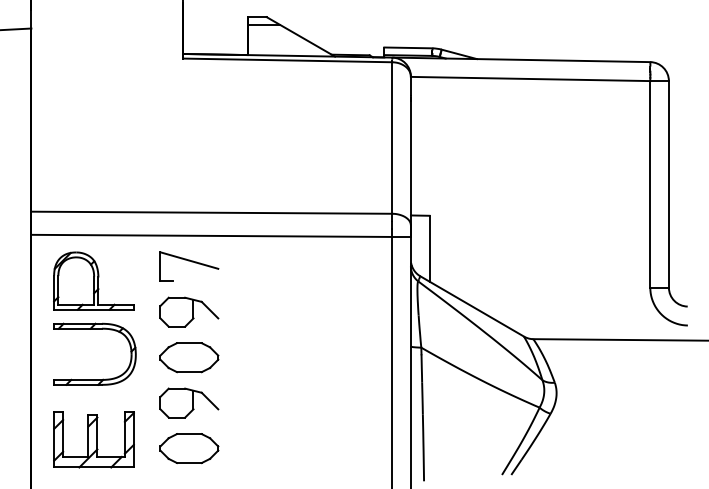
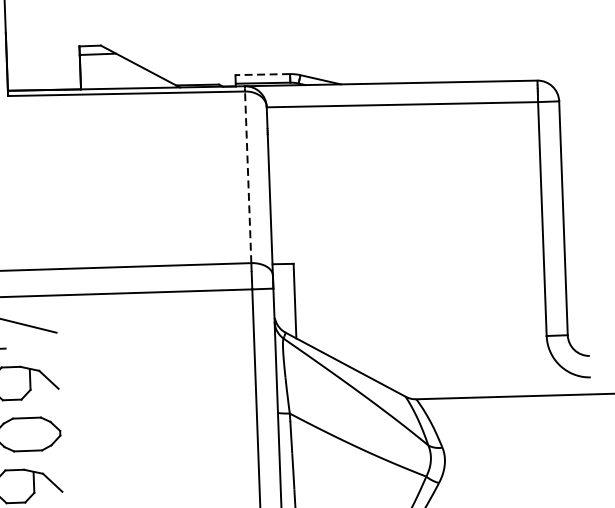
line: (407, 47) -> (261, 74), solid -> dashed
line: (392, 138) -> (248, 177), solid -> dashed

